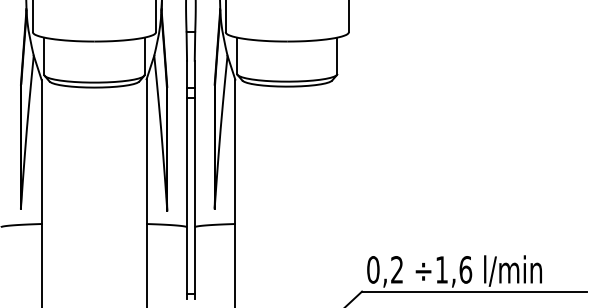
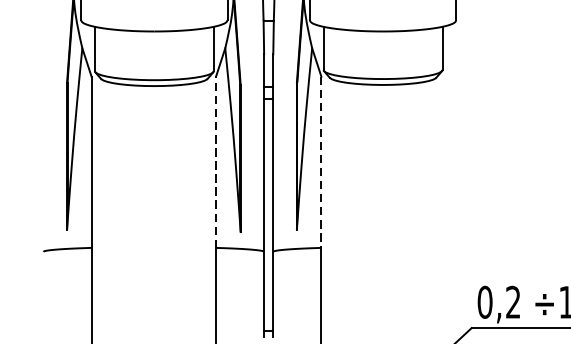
line: (146, 151) -> (216, 161), solid -> dashed
line: (235, 152) -> (321, 163), solid -> dashed

